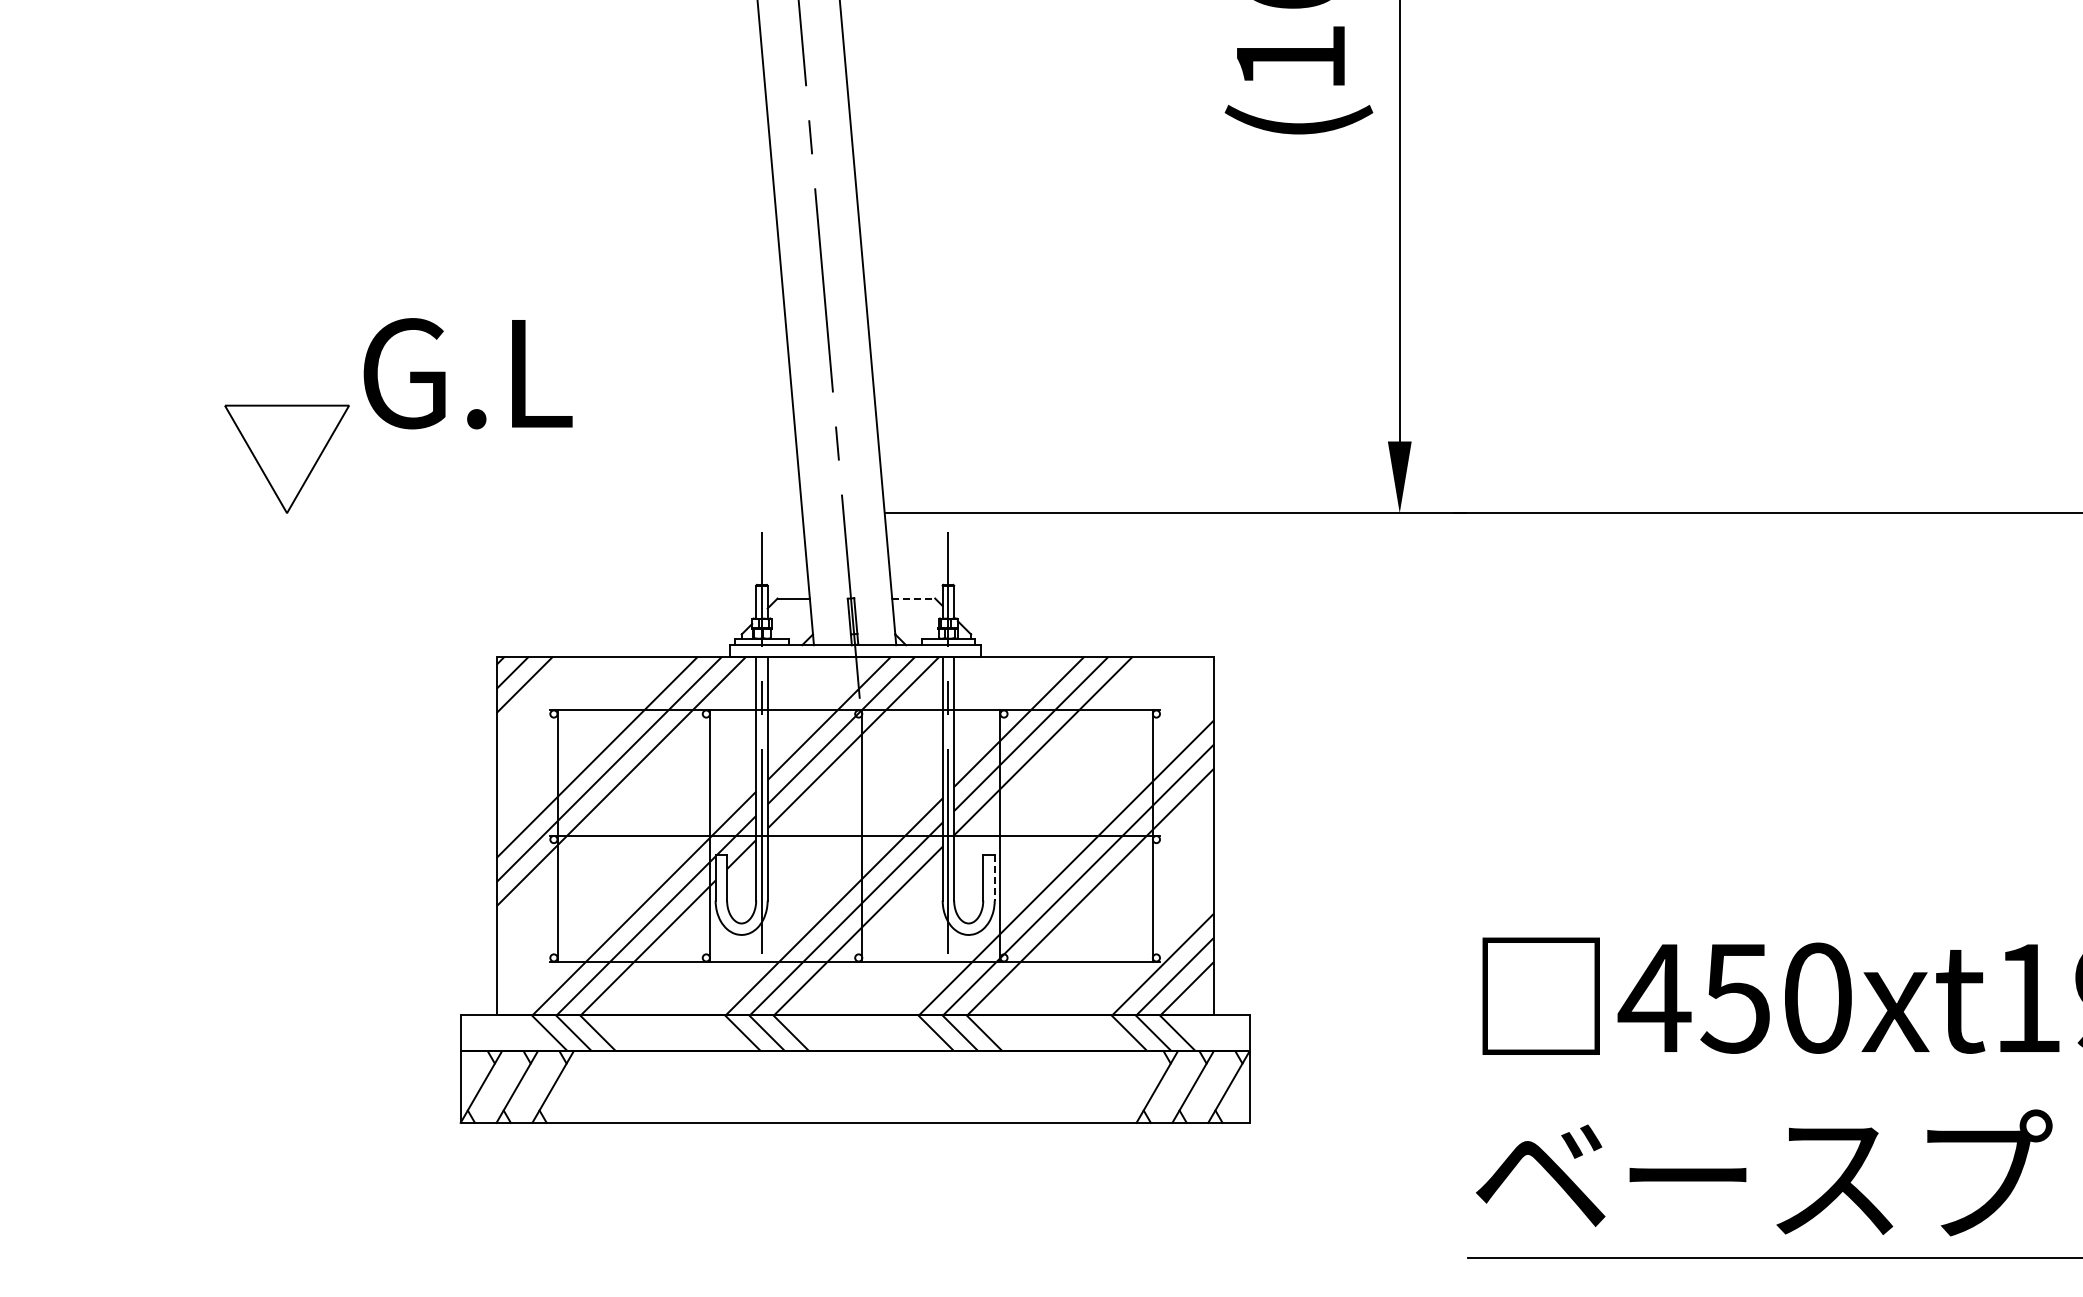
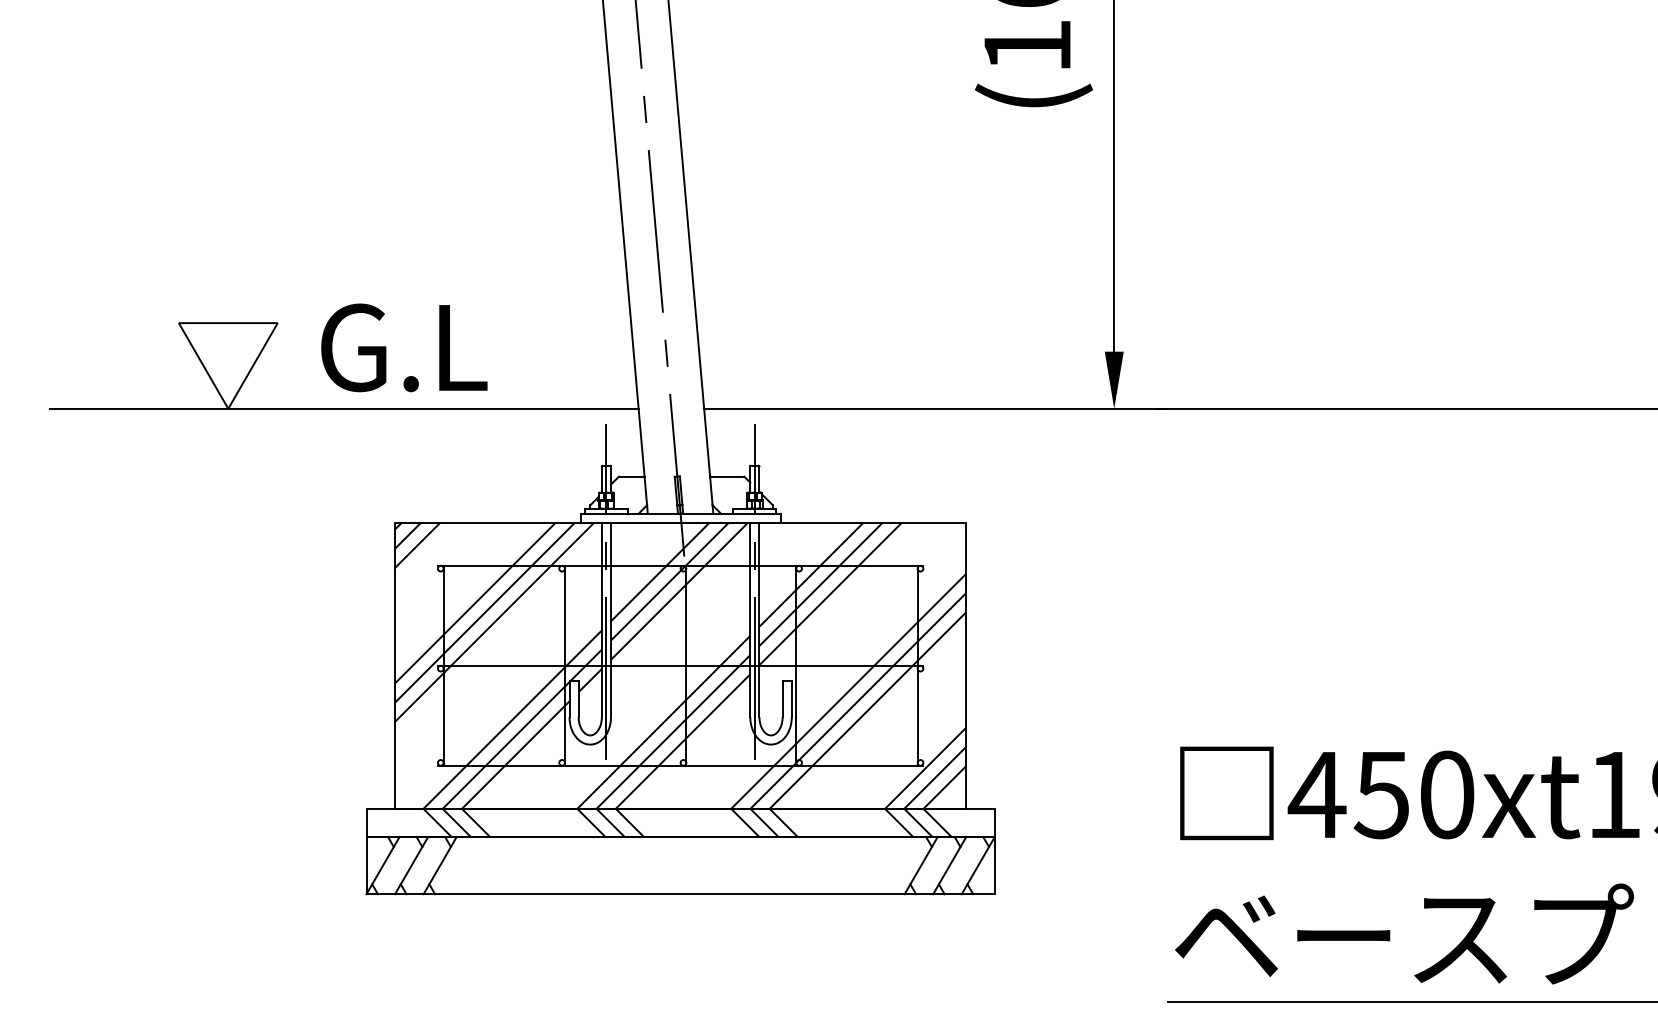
text: (467, 373) -> (403, 347), moved
line: (432, 513) -> (344, 409), added
line: (913, 598) -> (727, 476), dashed -> solid
line: (994, 877) -> (791, 698), dashed -> solid

